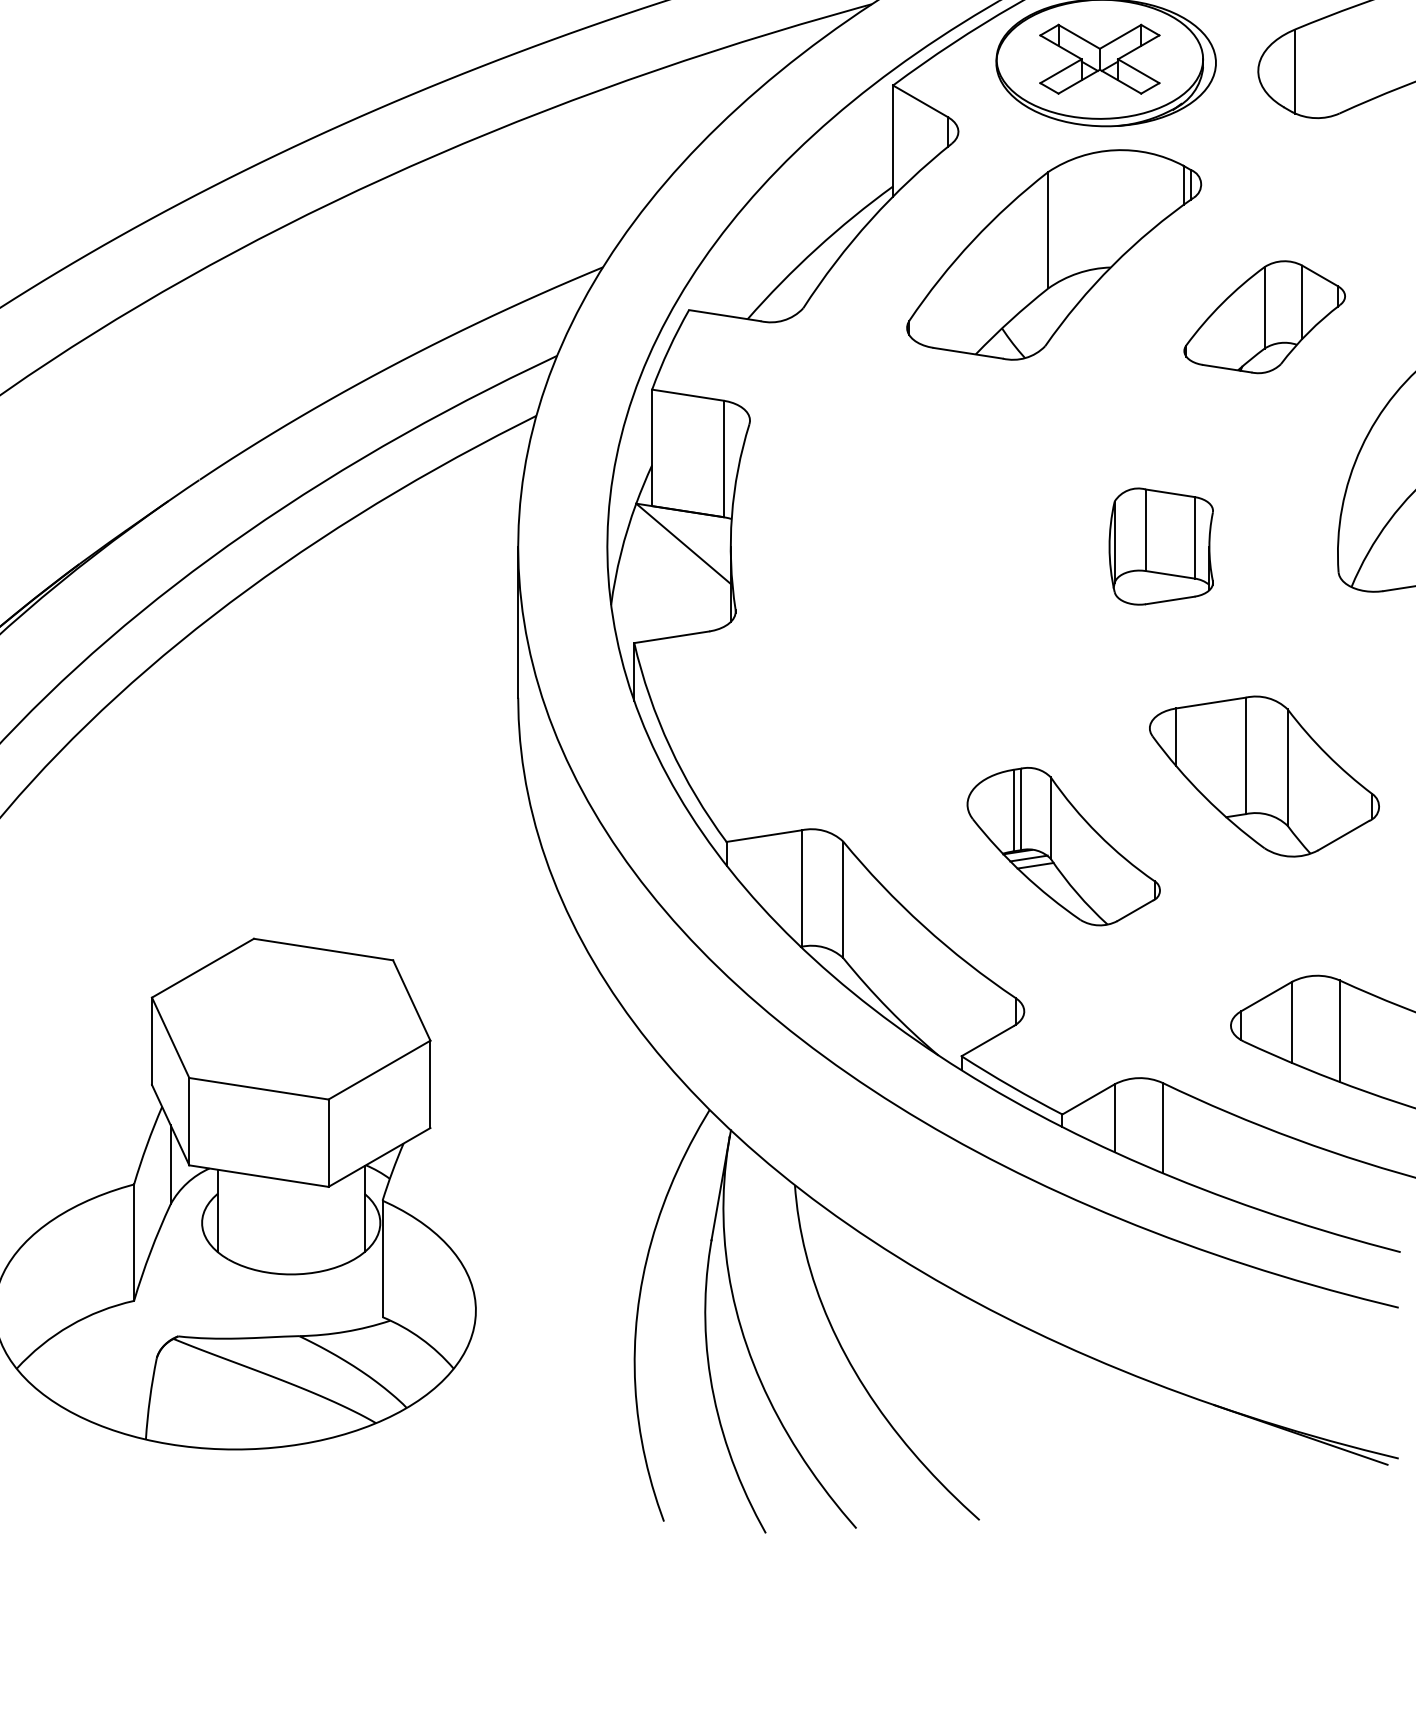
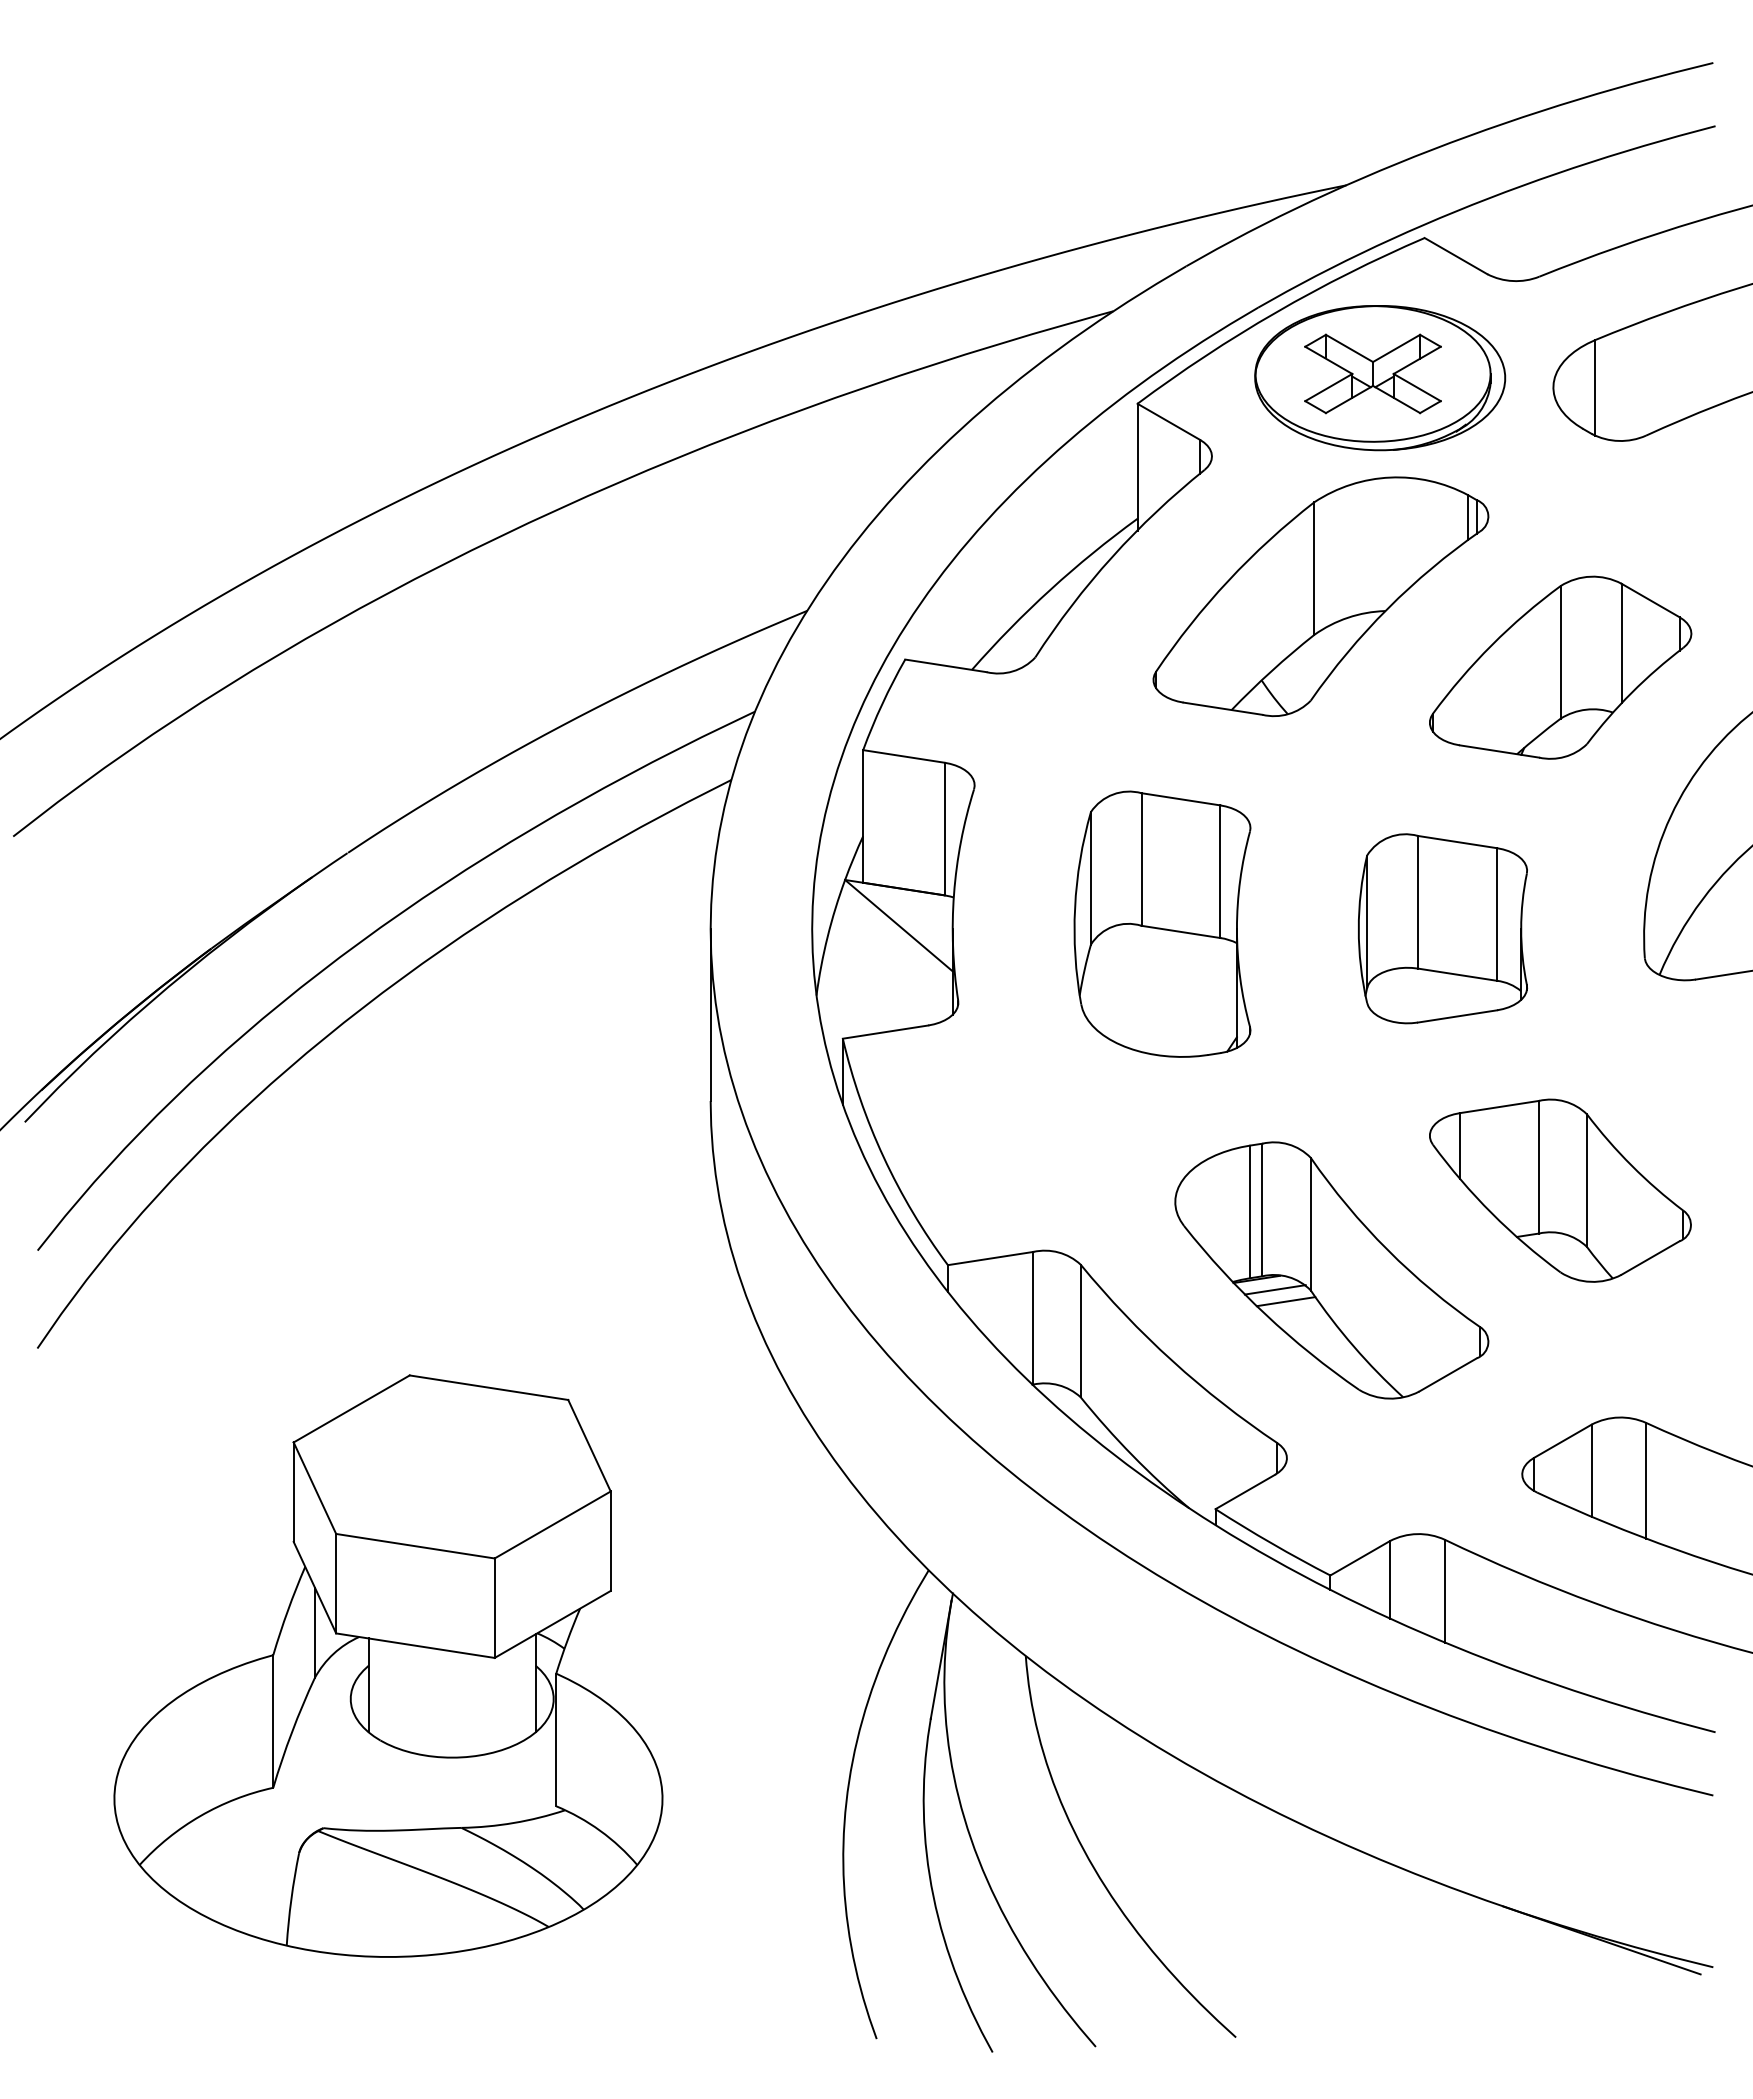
part: (1264, 317) -> (1560, 667), size x1.43
part: (915, 541) -> (1162, 923), added
part: (1160, 546) -> (1442, 928), size x1.43
part: (1063, 846) -> (1331, 1270), size x1.43

